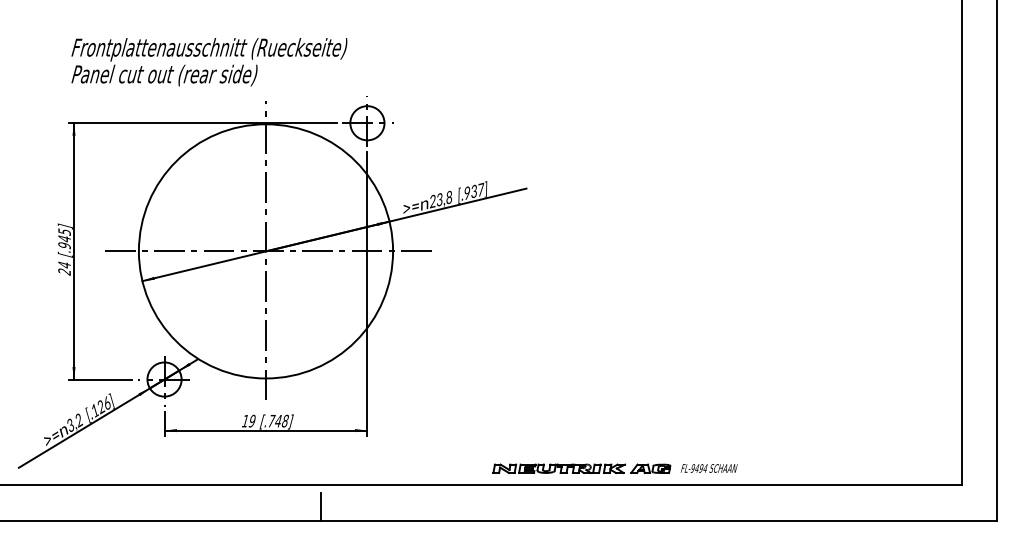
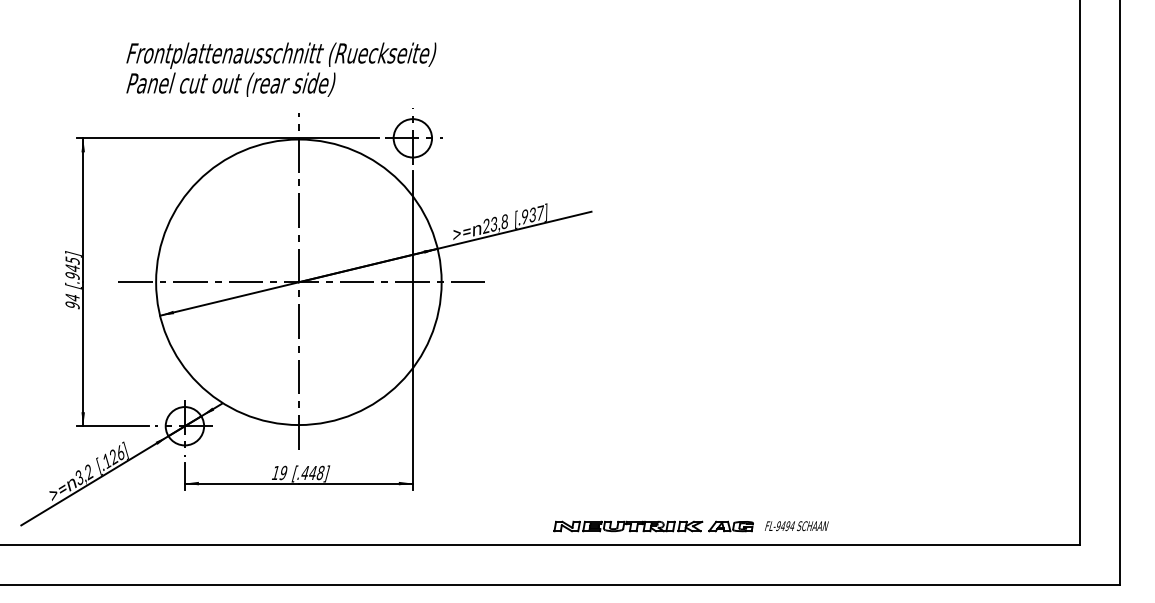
text: (209, 62) -> (281, 70), moved
text: (64, 271) -> (72, 304), 24 -> 94
text: (271, 421) -> (305, 473), [.748] -> [.448]
line: (320, 506) -> (360, 568), removed

